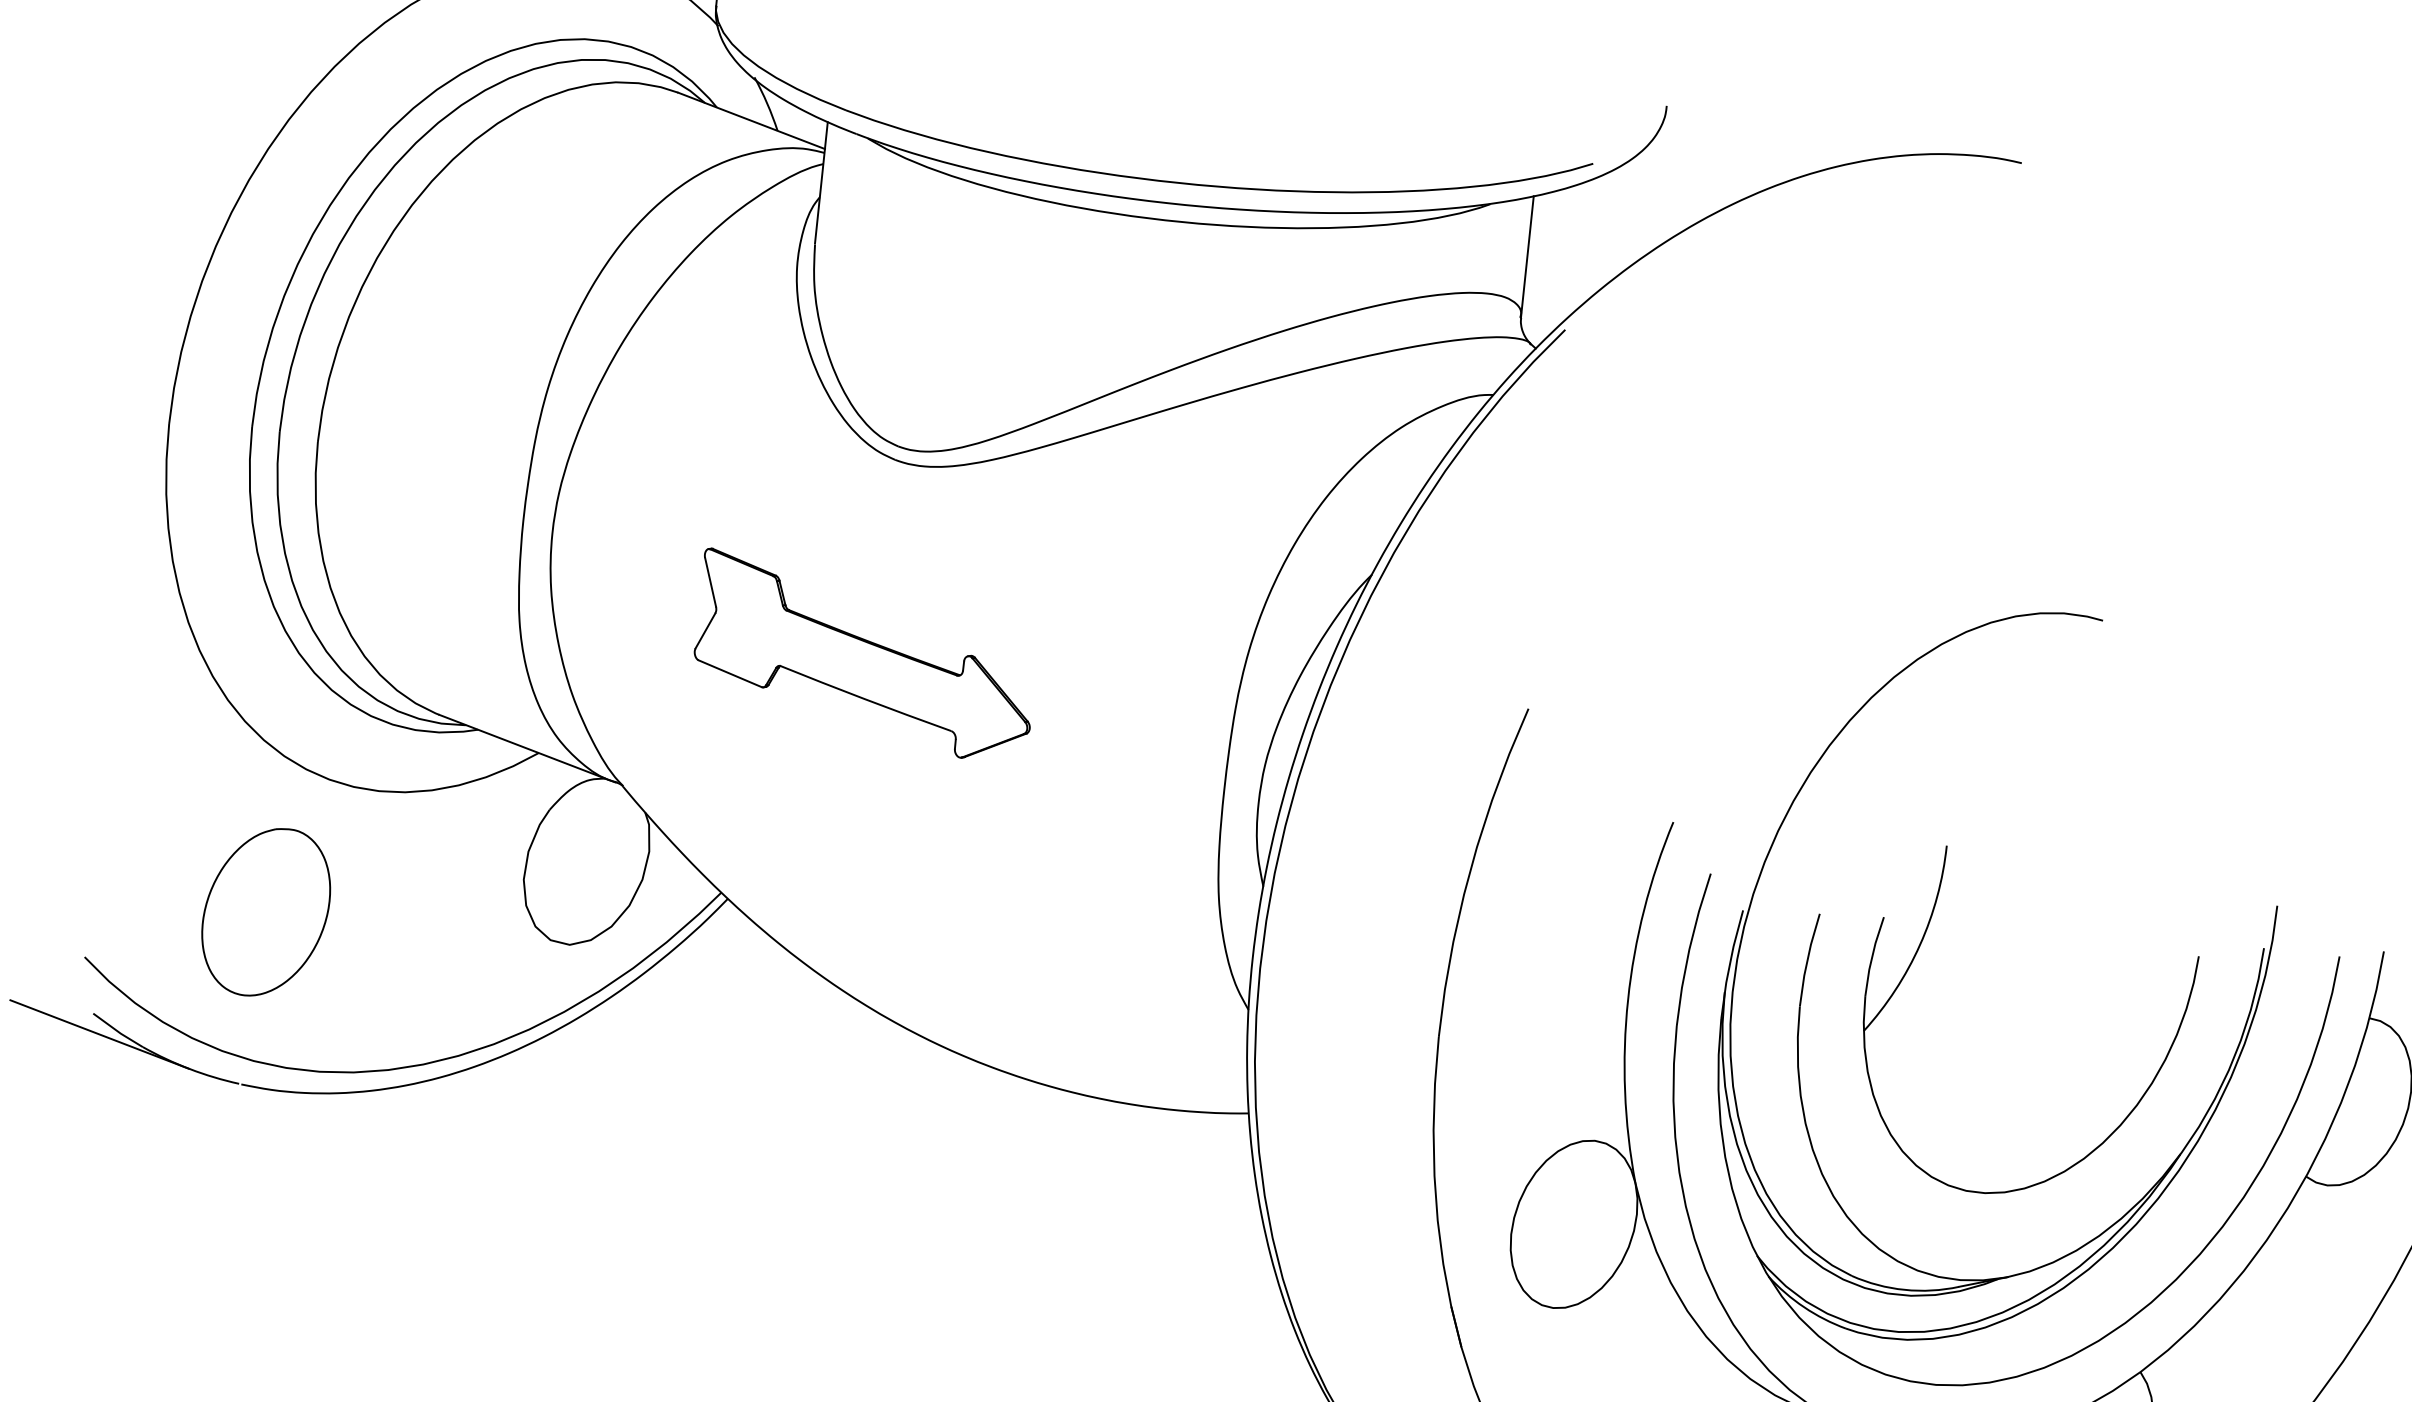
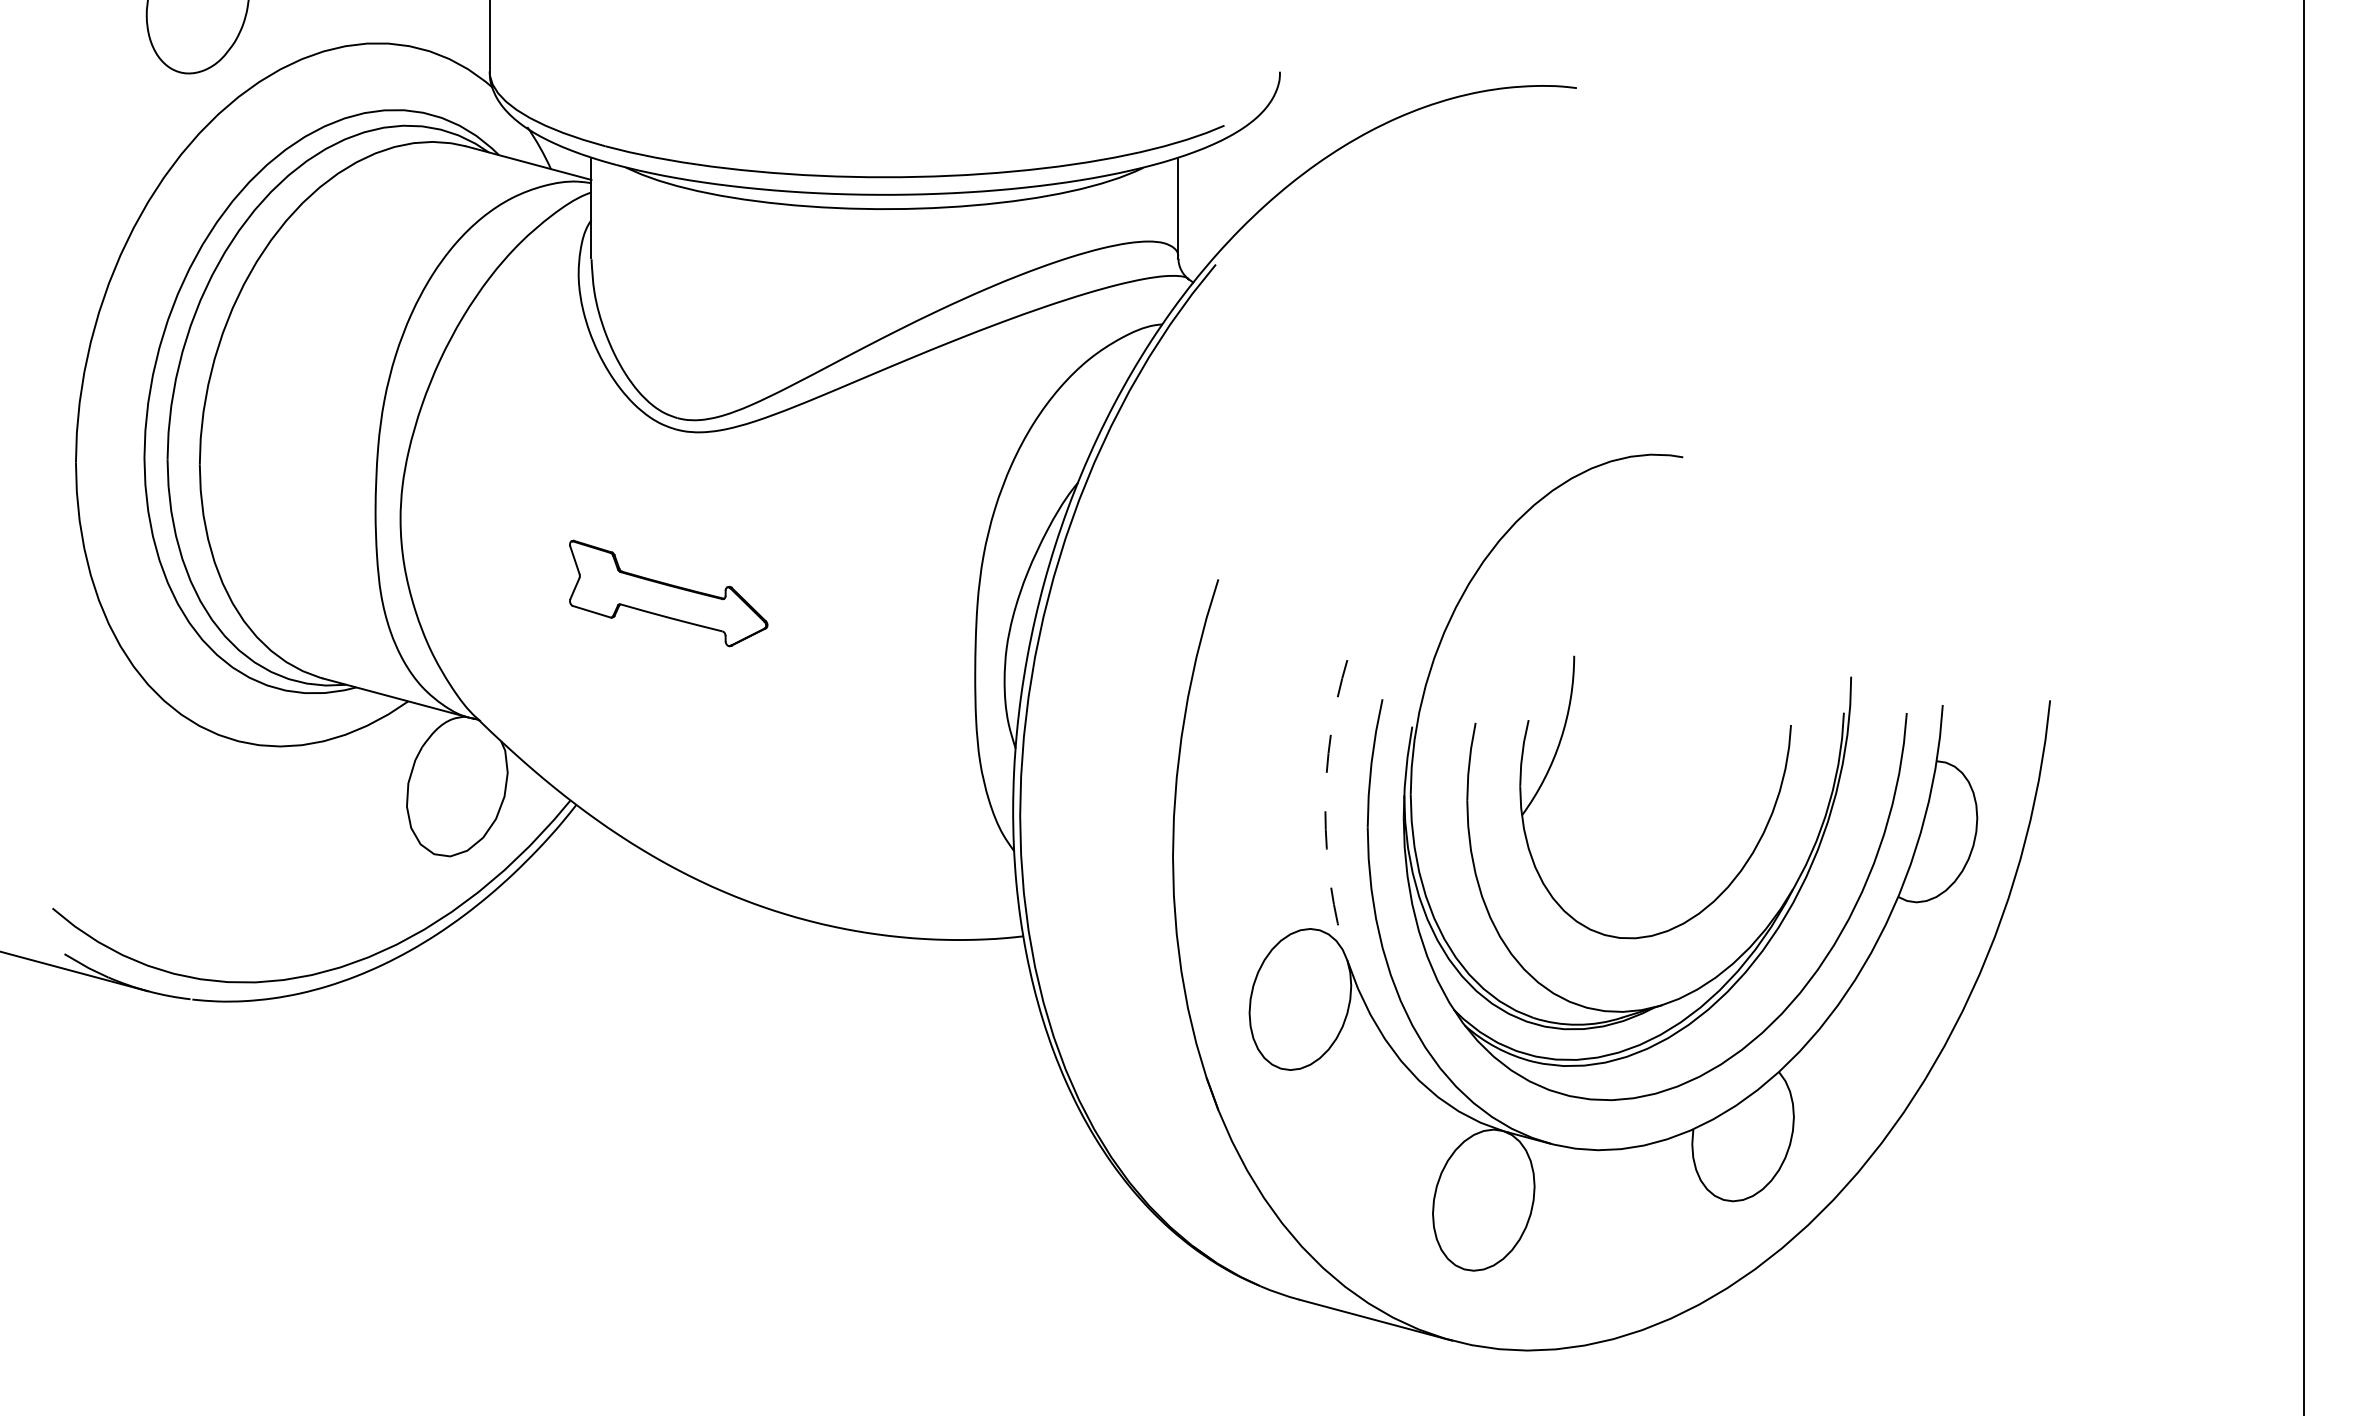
part: (865, 656) -> (668, 593), size x0.7
part: (265, 911) -> (197, 855), removed
arc: (1628, 1000) -> (1325, 810), solid -> dashed

